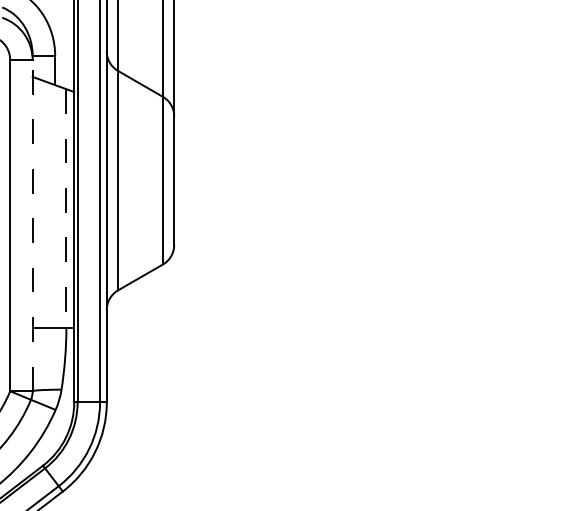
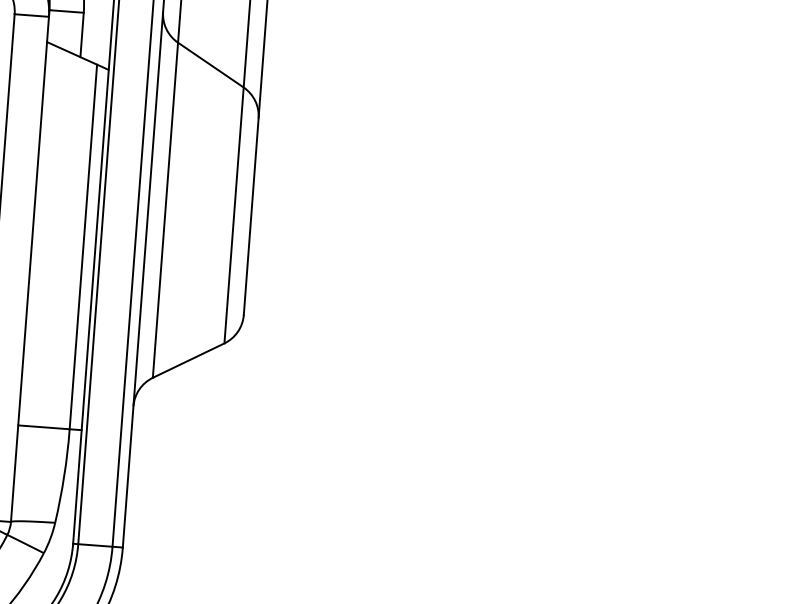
line: (66, 209) -> (83, 248), dashed -> solid
line: (32, 223) -> (29, 265), dashed -> solid

